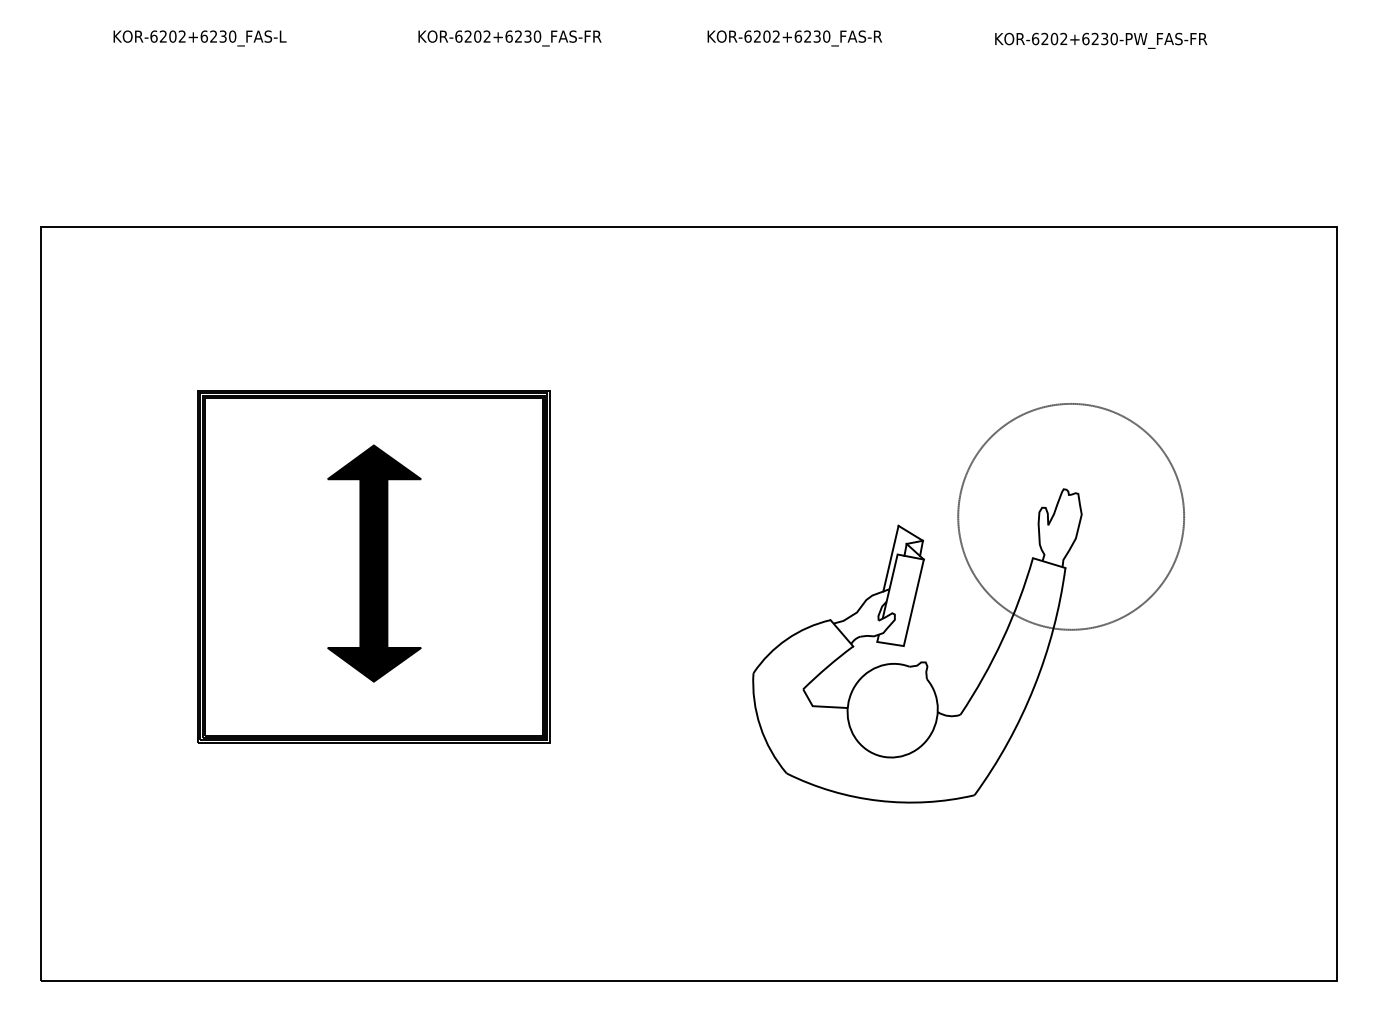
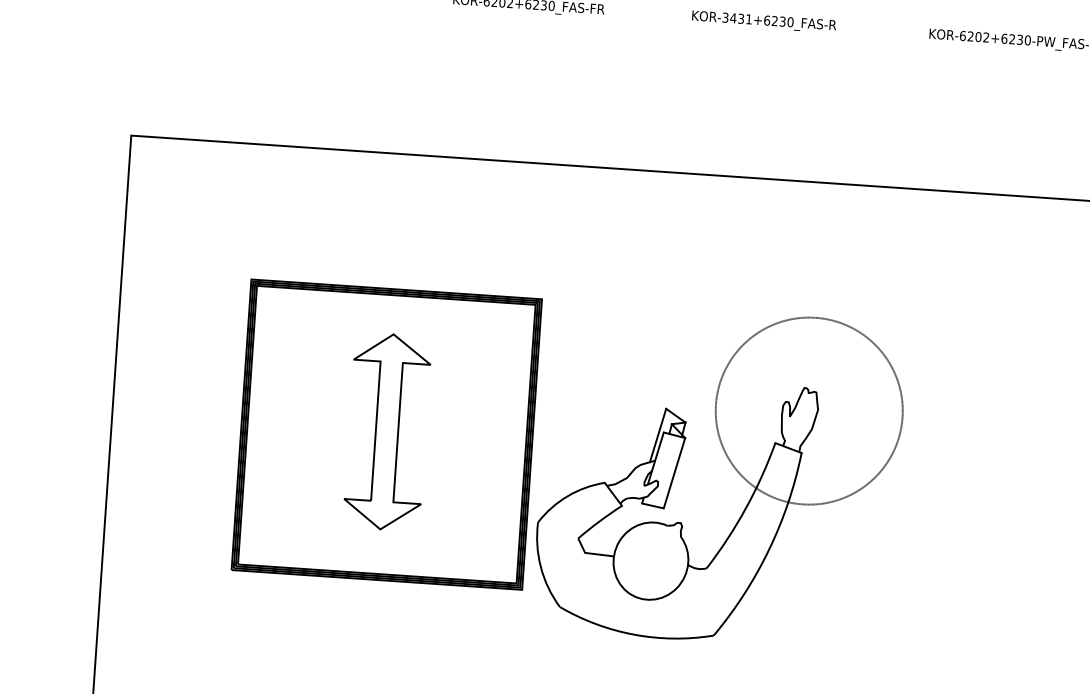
text: (761, 36) -> (736, 18), KOR-6202+6230_FAS-R -> KOR-3431+6230_FAS-R
fill: (374, 563) -> (387, 431), removed
part: (982, 588) -> (731, 465), moved

